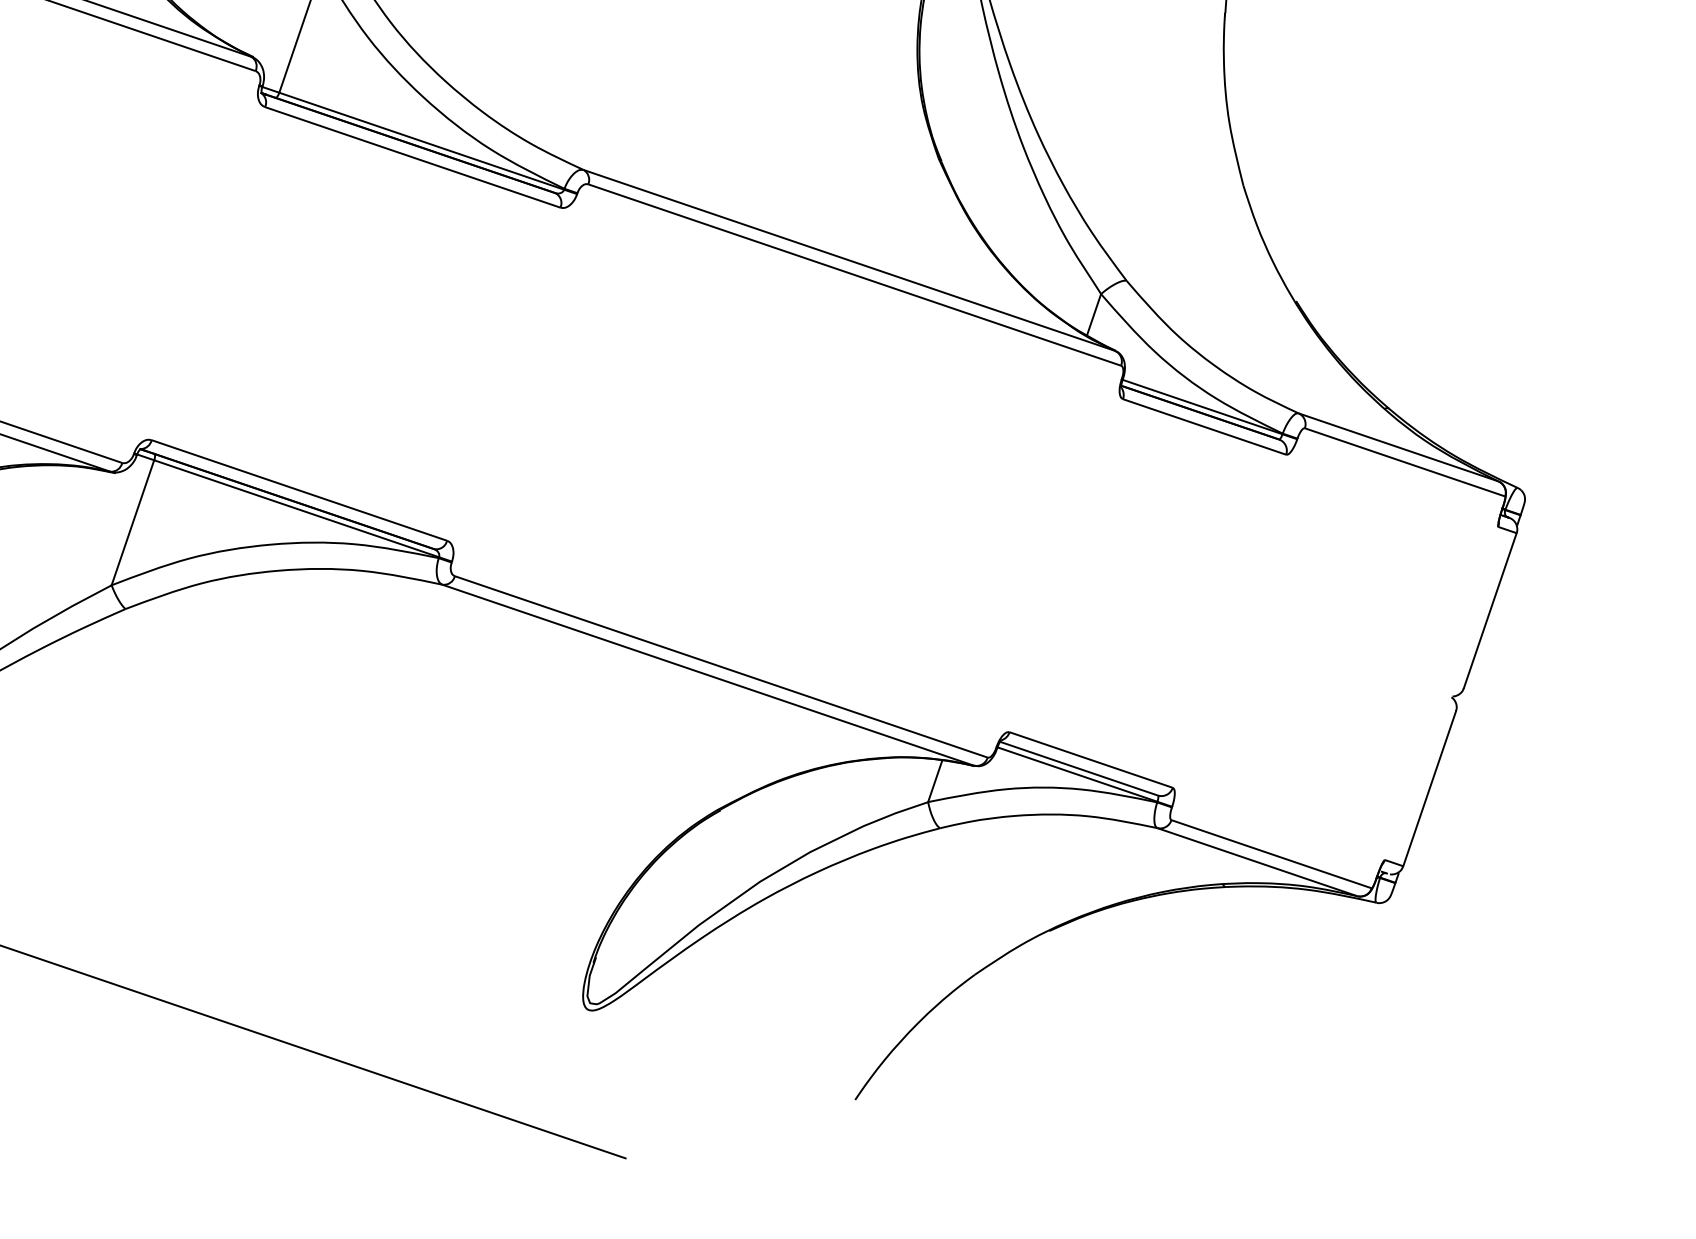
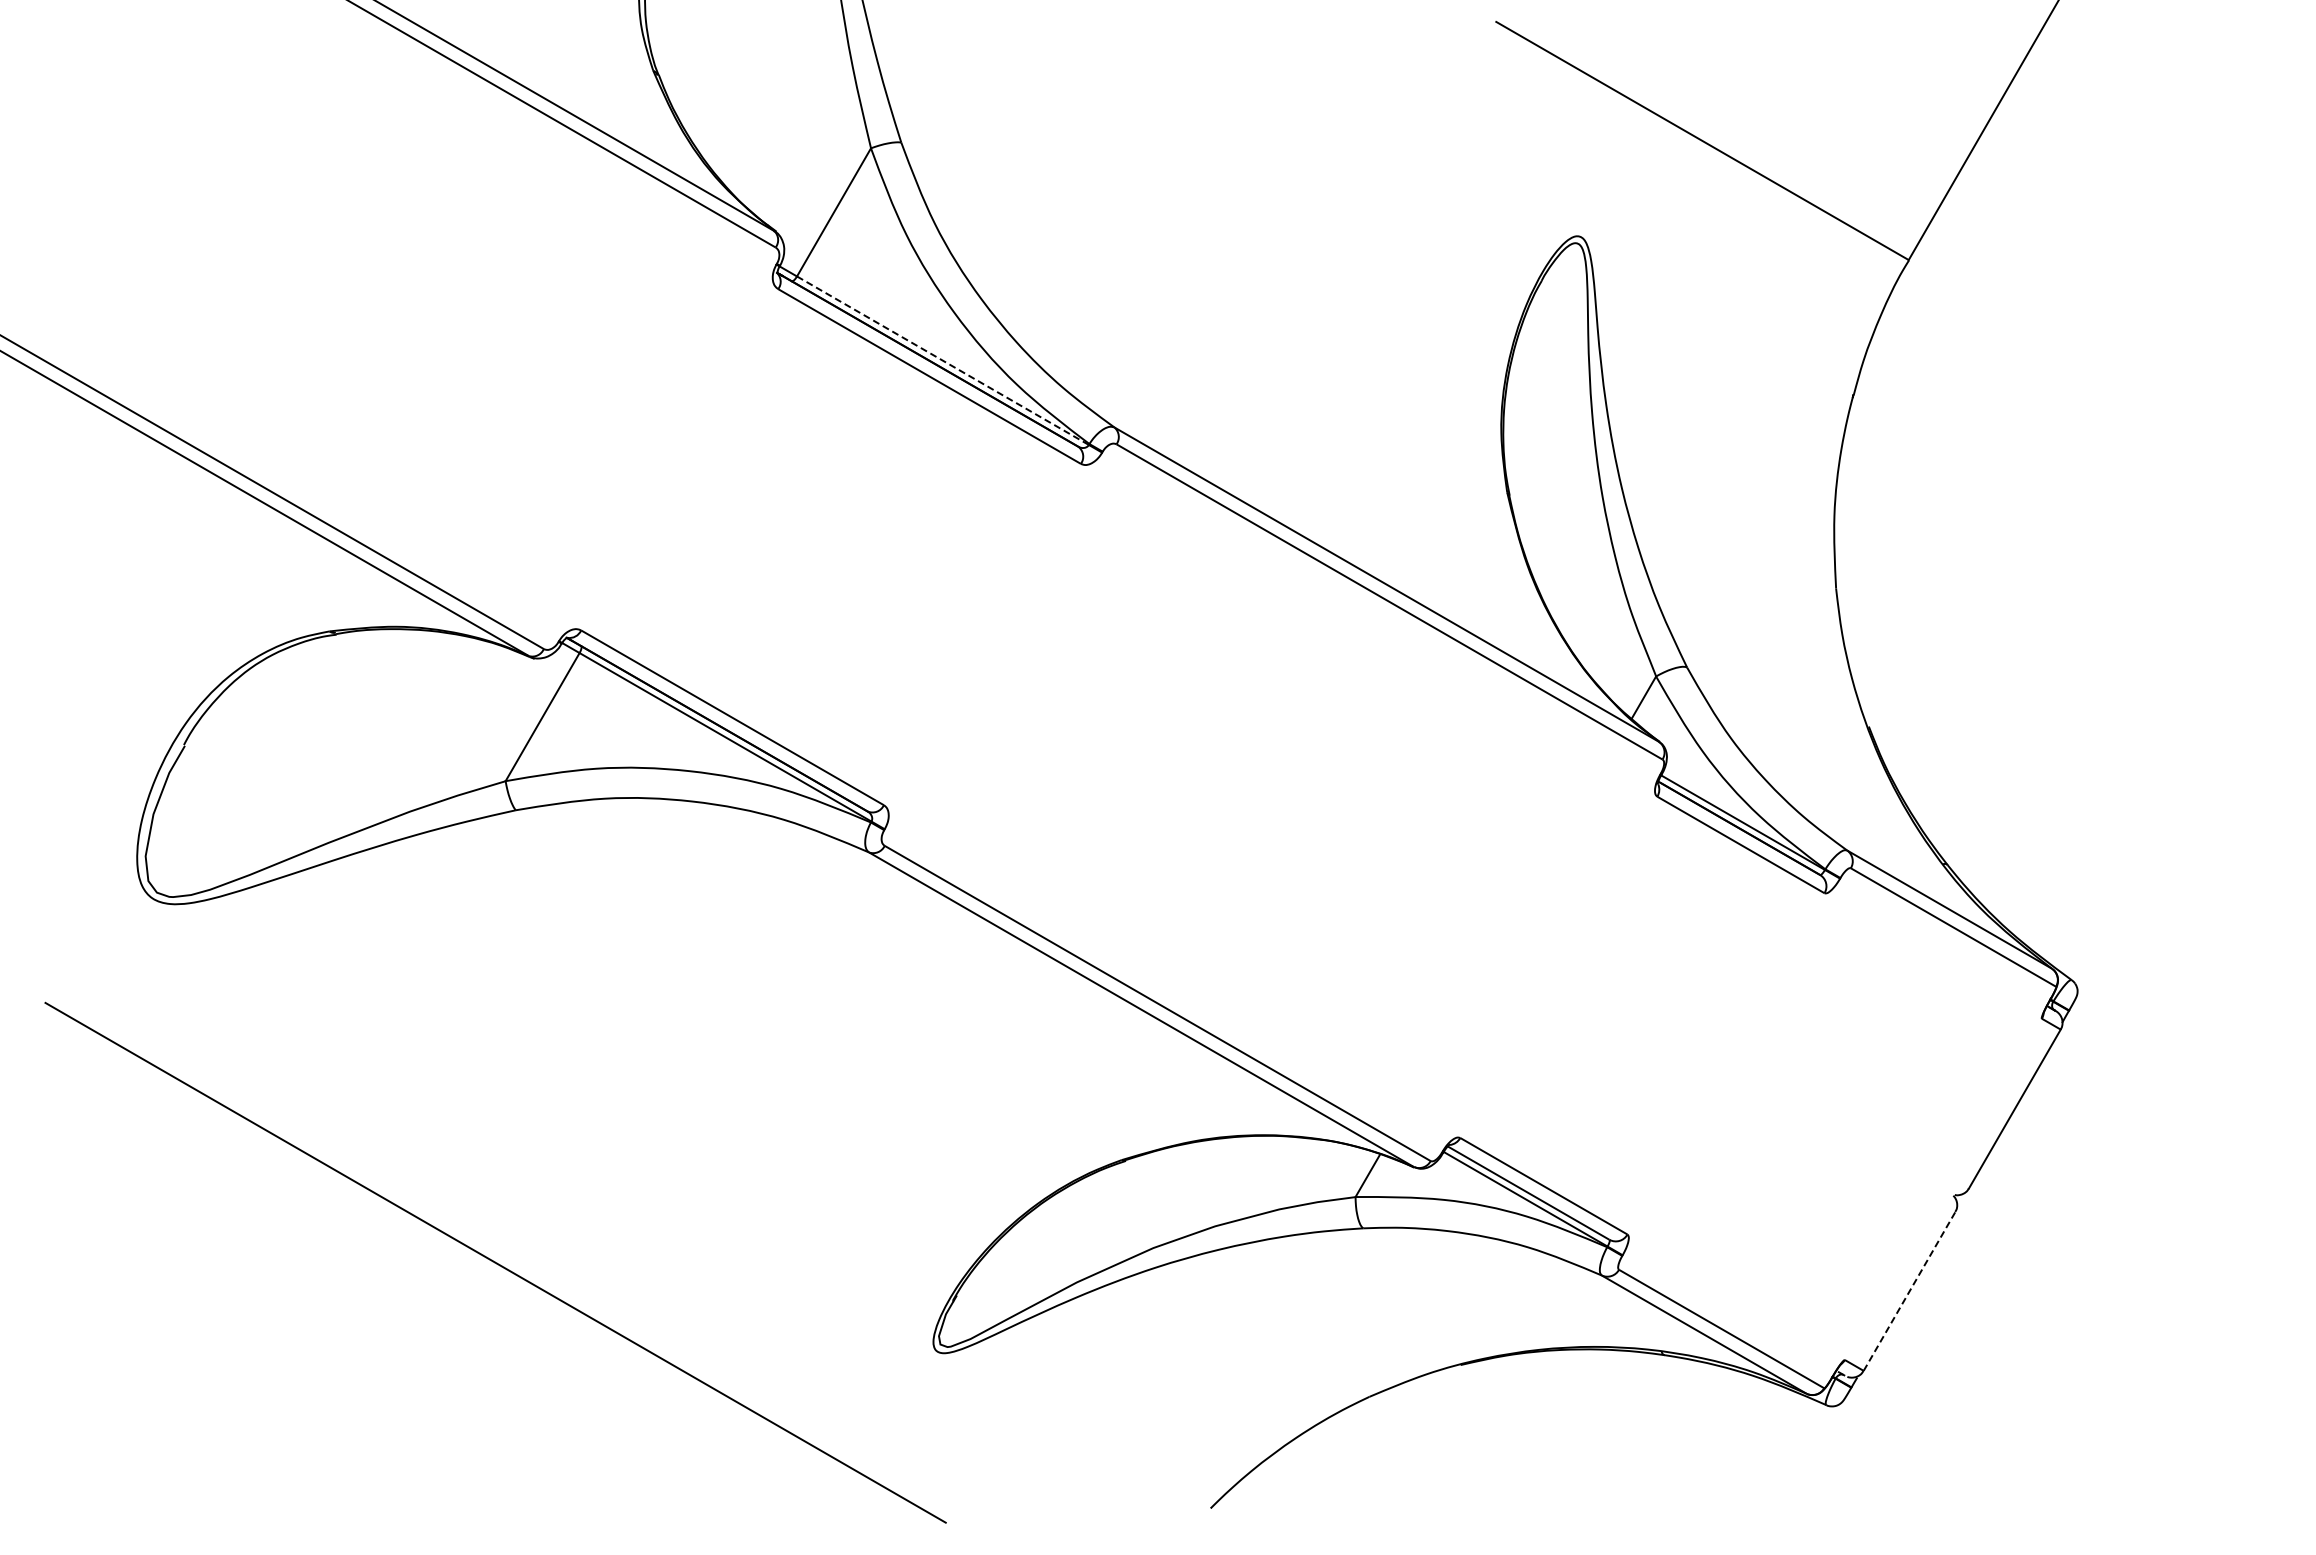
line: (421, 141) -> (942, 360), solid -> dashed
line: (1429, 788) -> (1909, 1291), solid -> dashed

